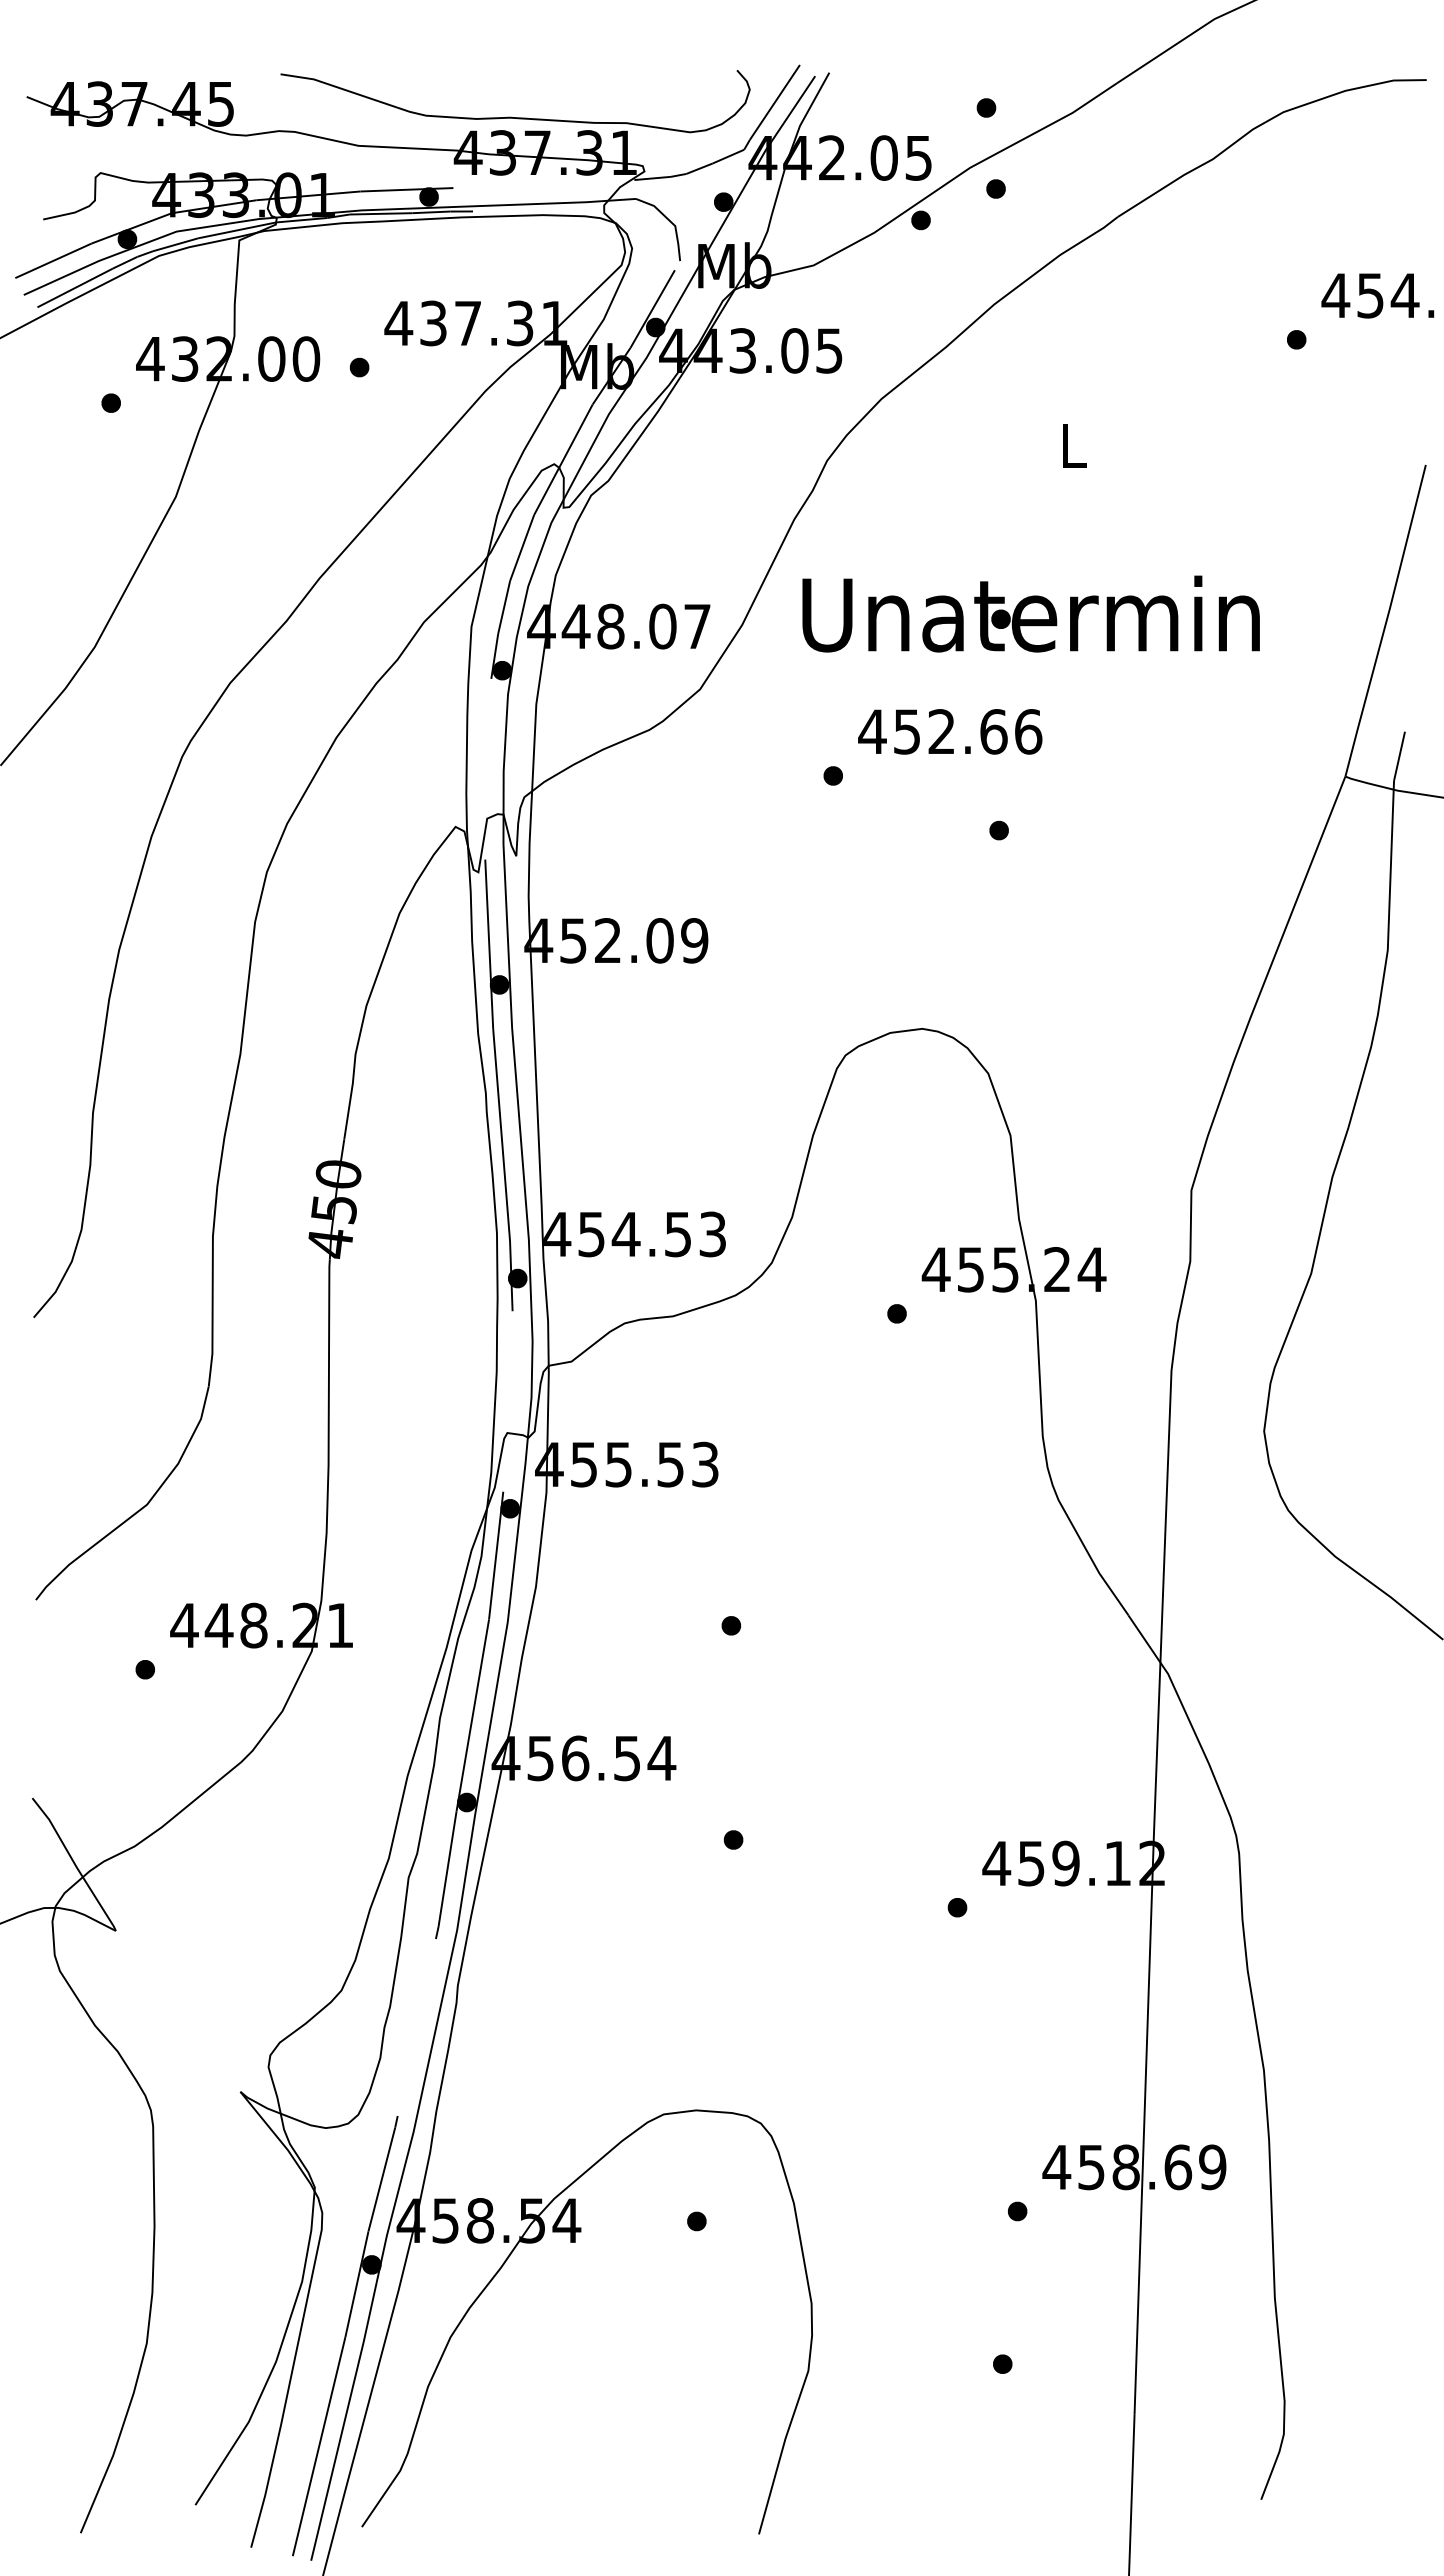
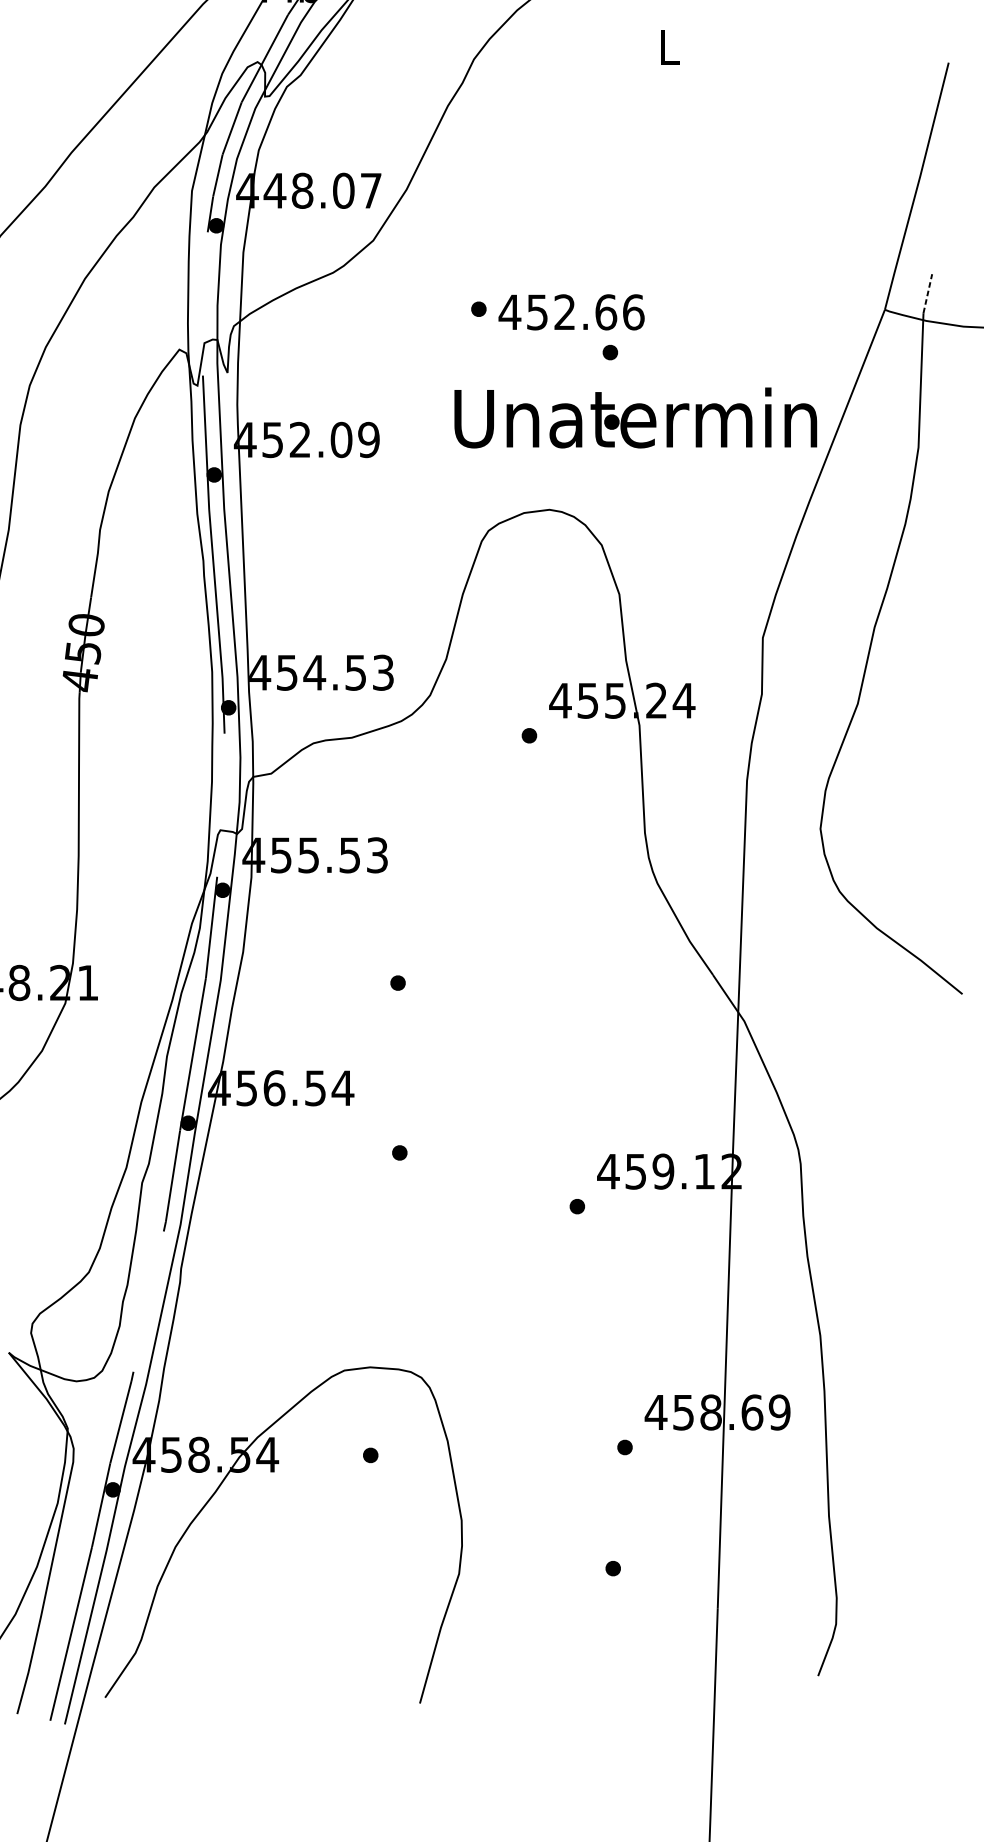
text: (1030, 613) -> (635, 417), moved
text: (950, 731) -> (571, 312), moved
line: (1399, 755) -> (927, 293), solid -> dashed

